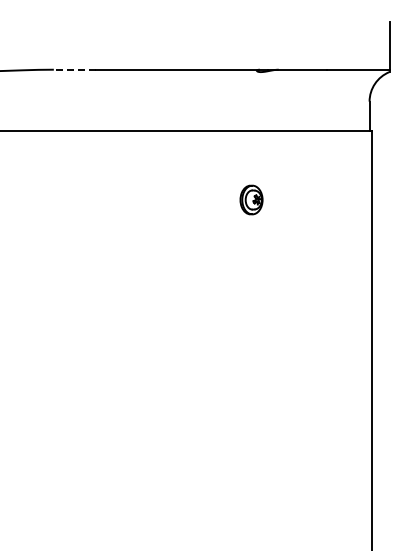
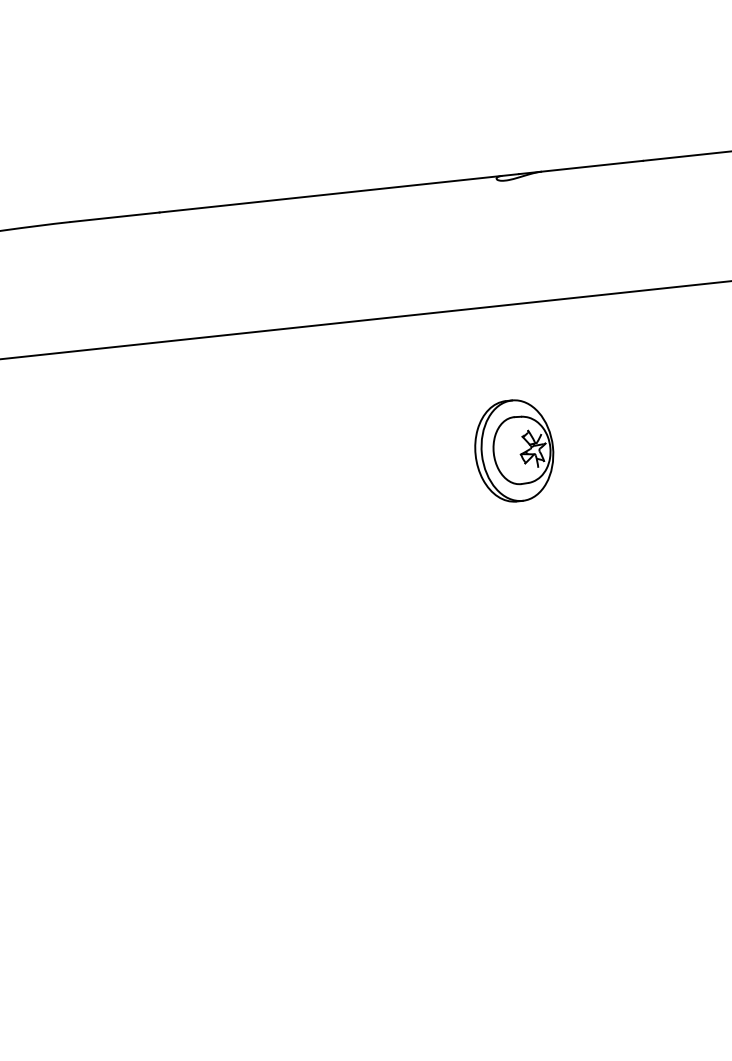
line: (74, 69) -> (113, 216), dashed -> solid
part: (251, 199) -> (513, 449), size x1.67

